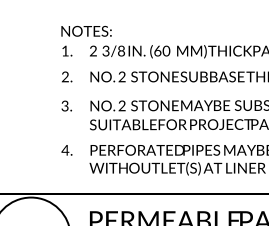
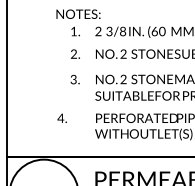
text: (86, 30) -> (78, 13), moved
text: (66, 150) -> (61, 118), moved

